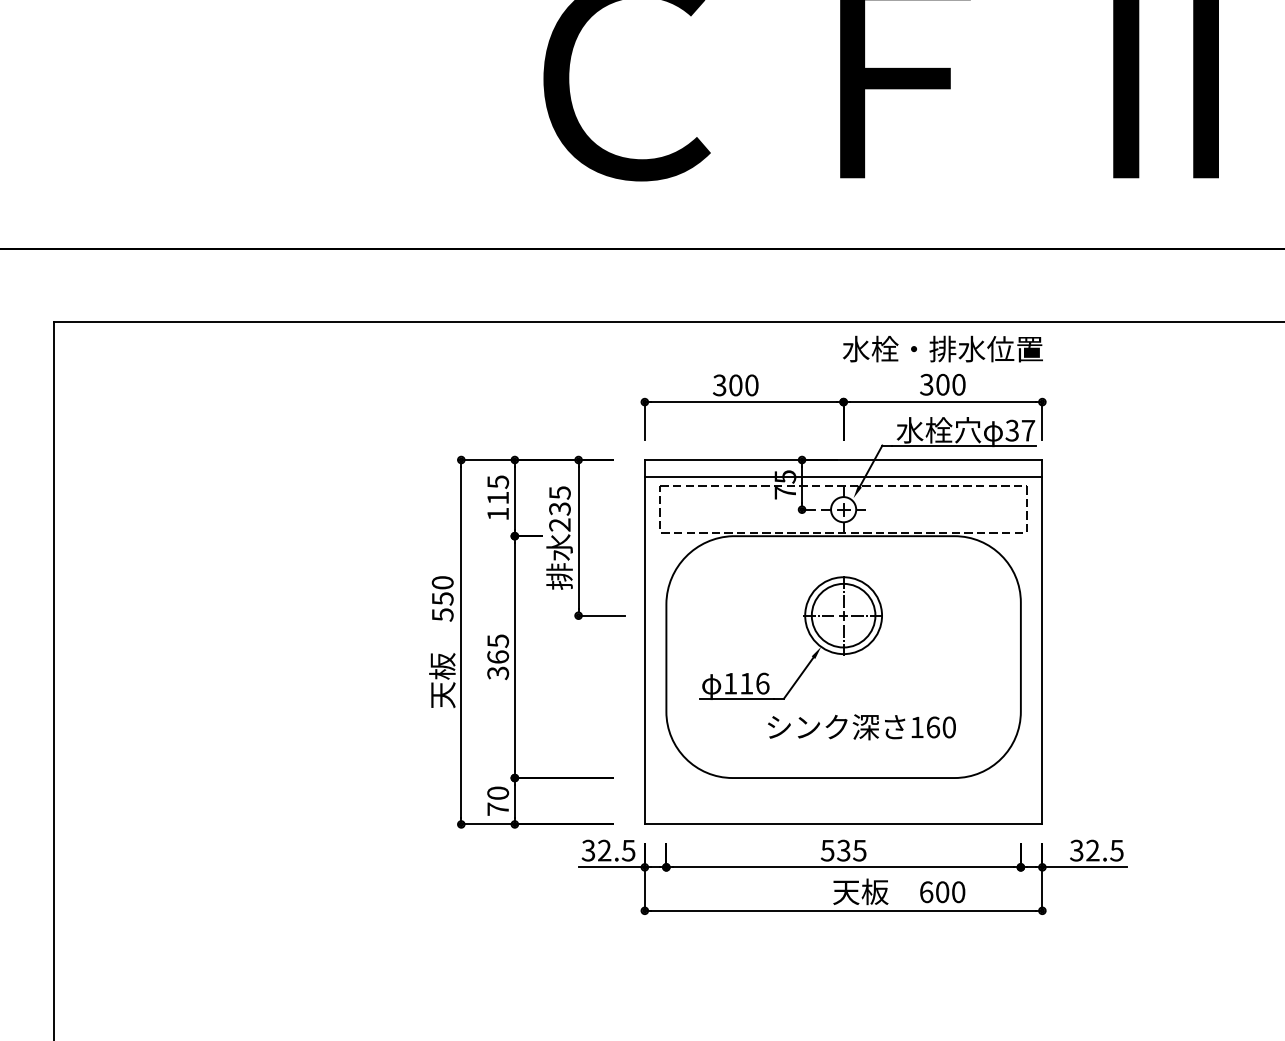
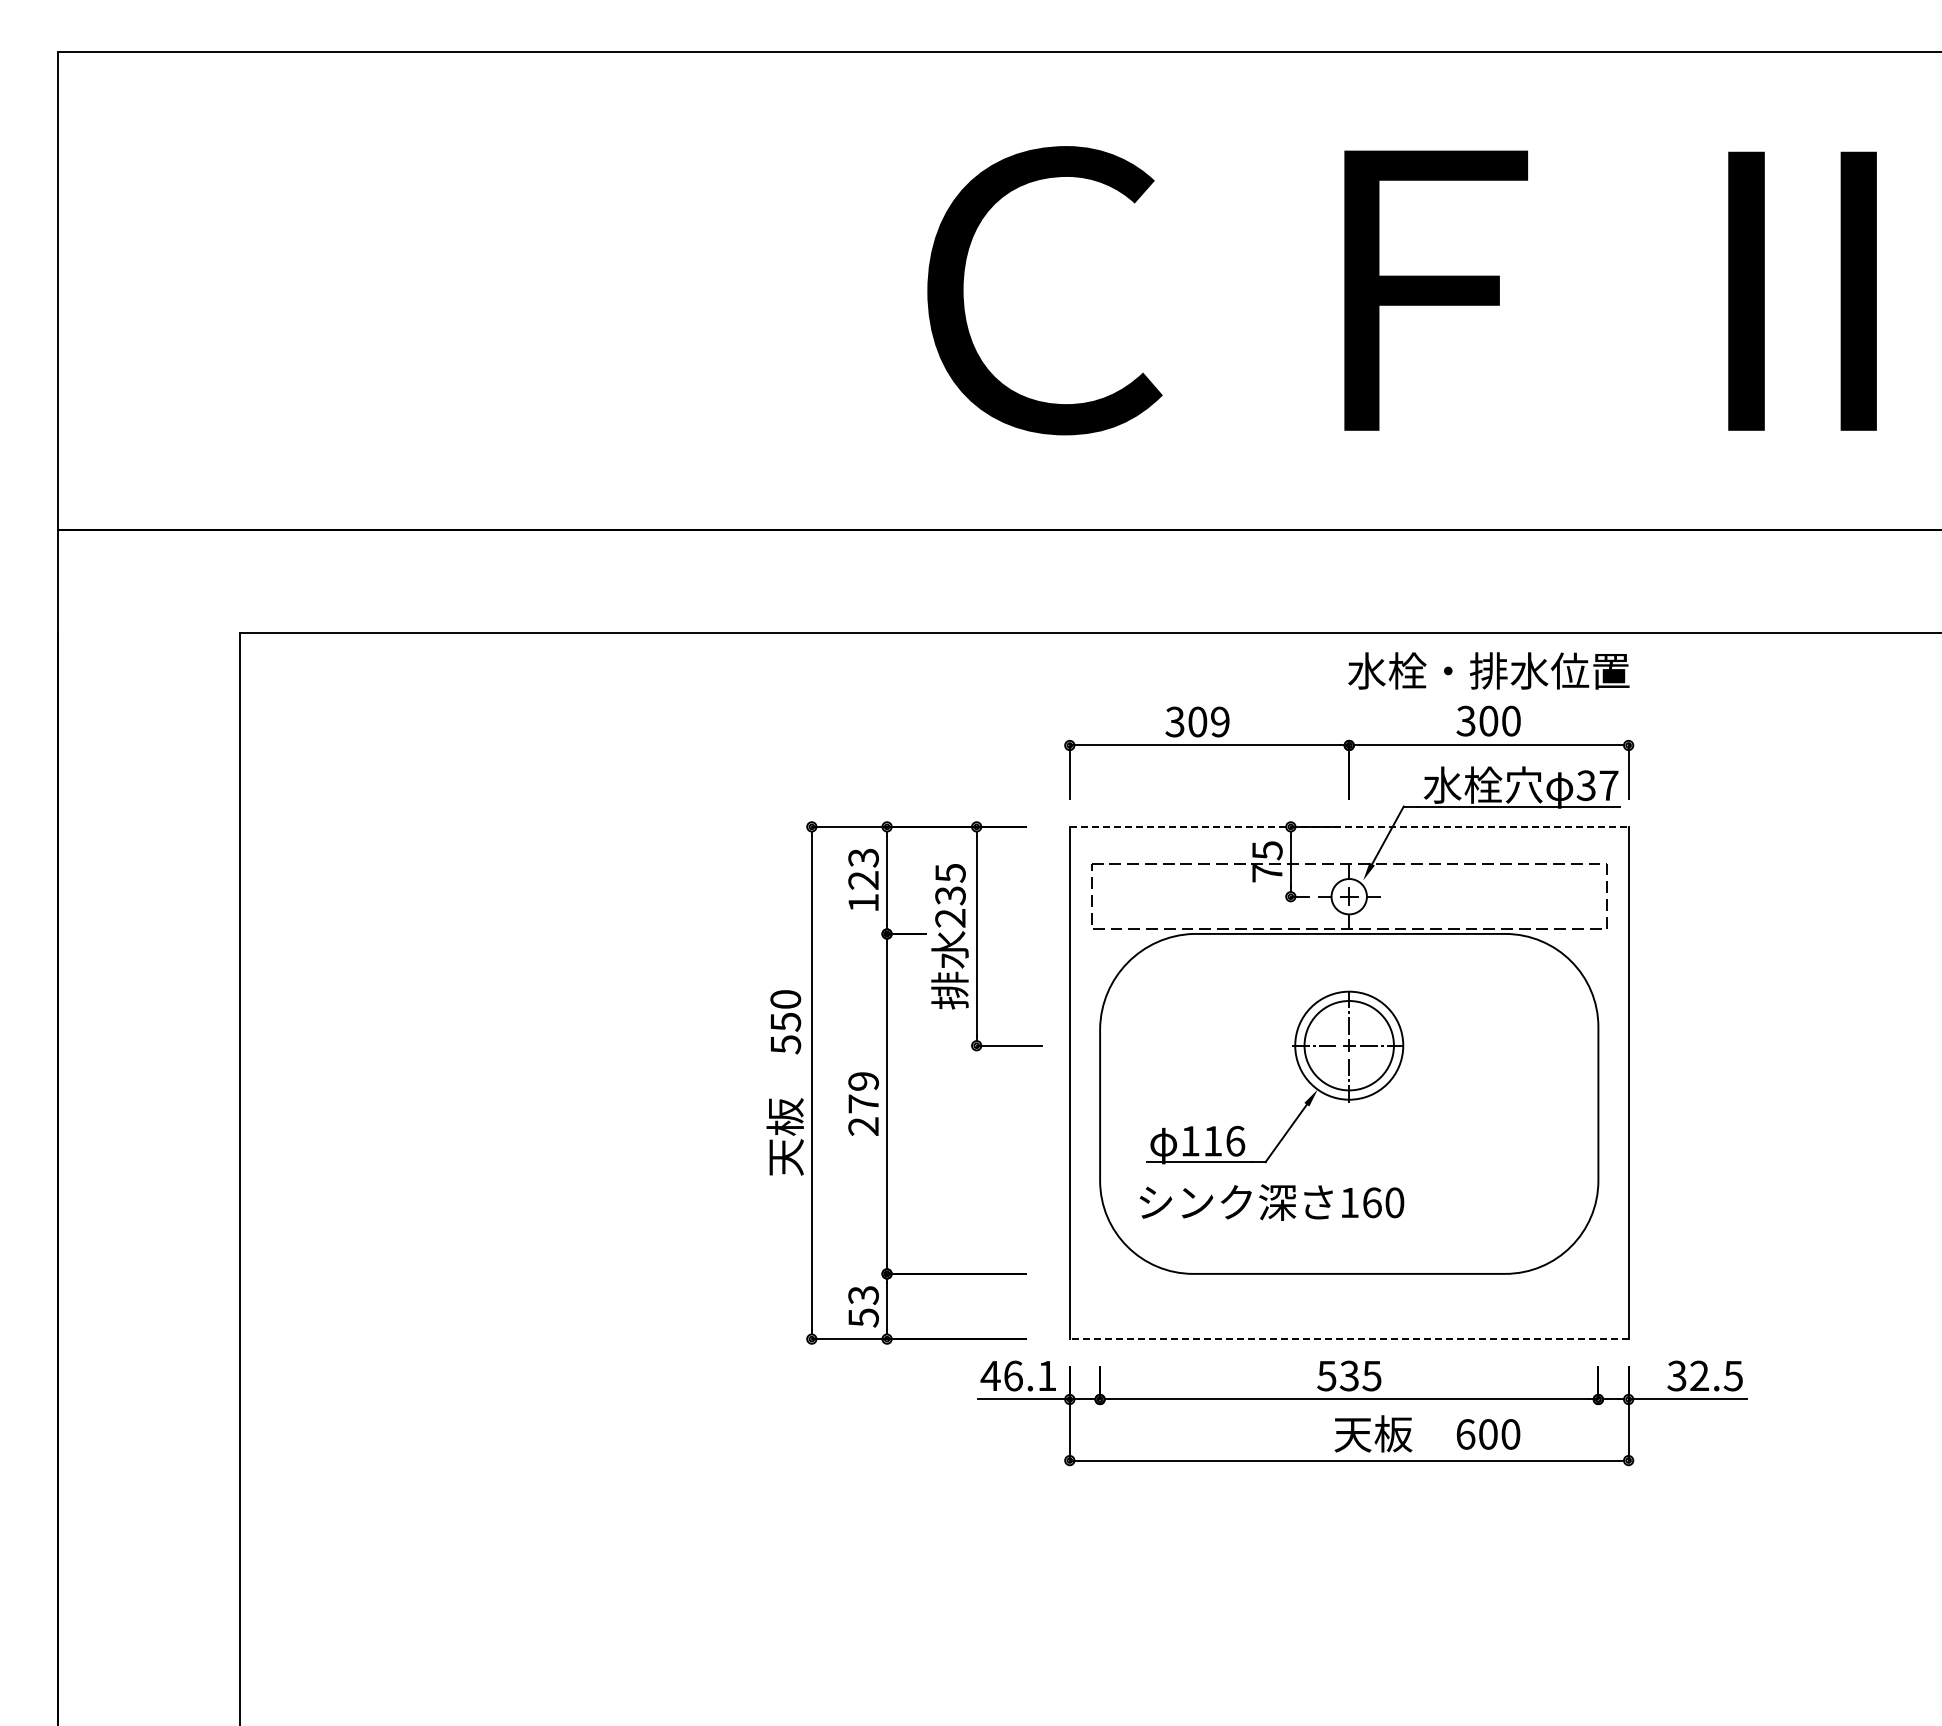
text: (752, 385) -> (1220, 721), 300 -> 309
line: (843, 459) -> (1349, 826), solid -> dashed
line: (843, 476) -> (1348, 850), removed
text: (498, 489) -> (863, 868), 115 -> 123
text: (498, 657) -> (863, 1104), 365 -> 279
text: (861, 727) -> (1271, 1202), moved
text: (498, 801) -> (863, 1306), 70 -> 53
line: (843, 824) -> (1348, 1339), solid -> dashed
text: (608, 850) -> (1018, 1375), 32.5 -> 46.1

